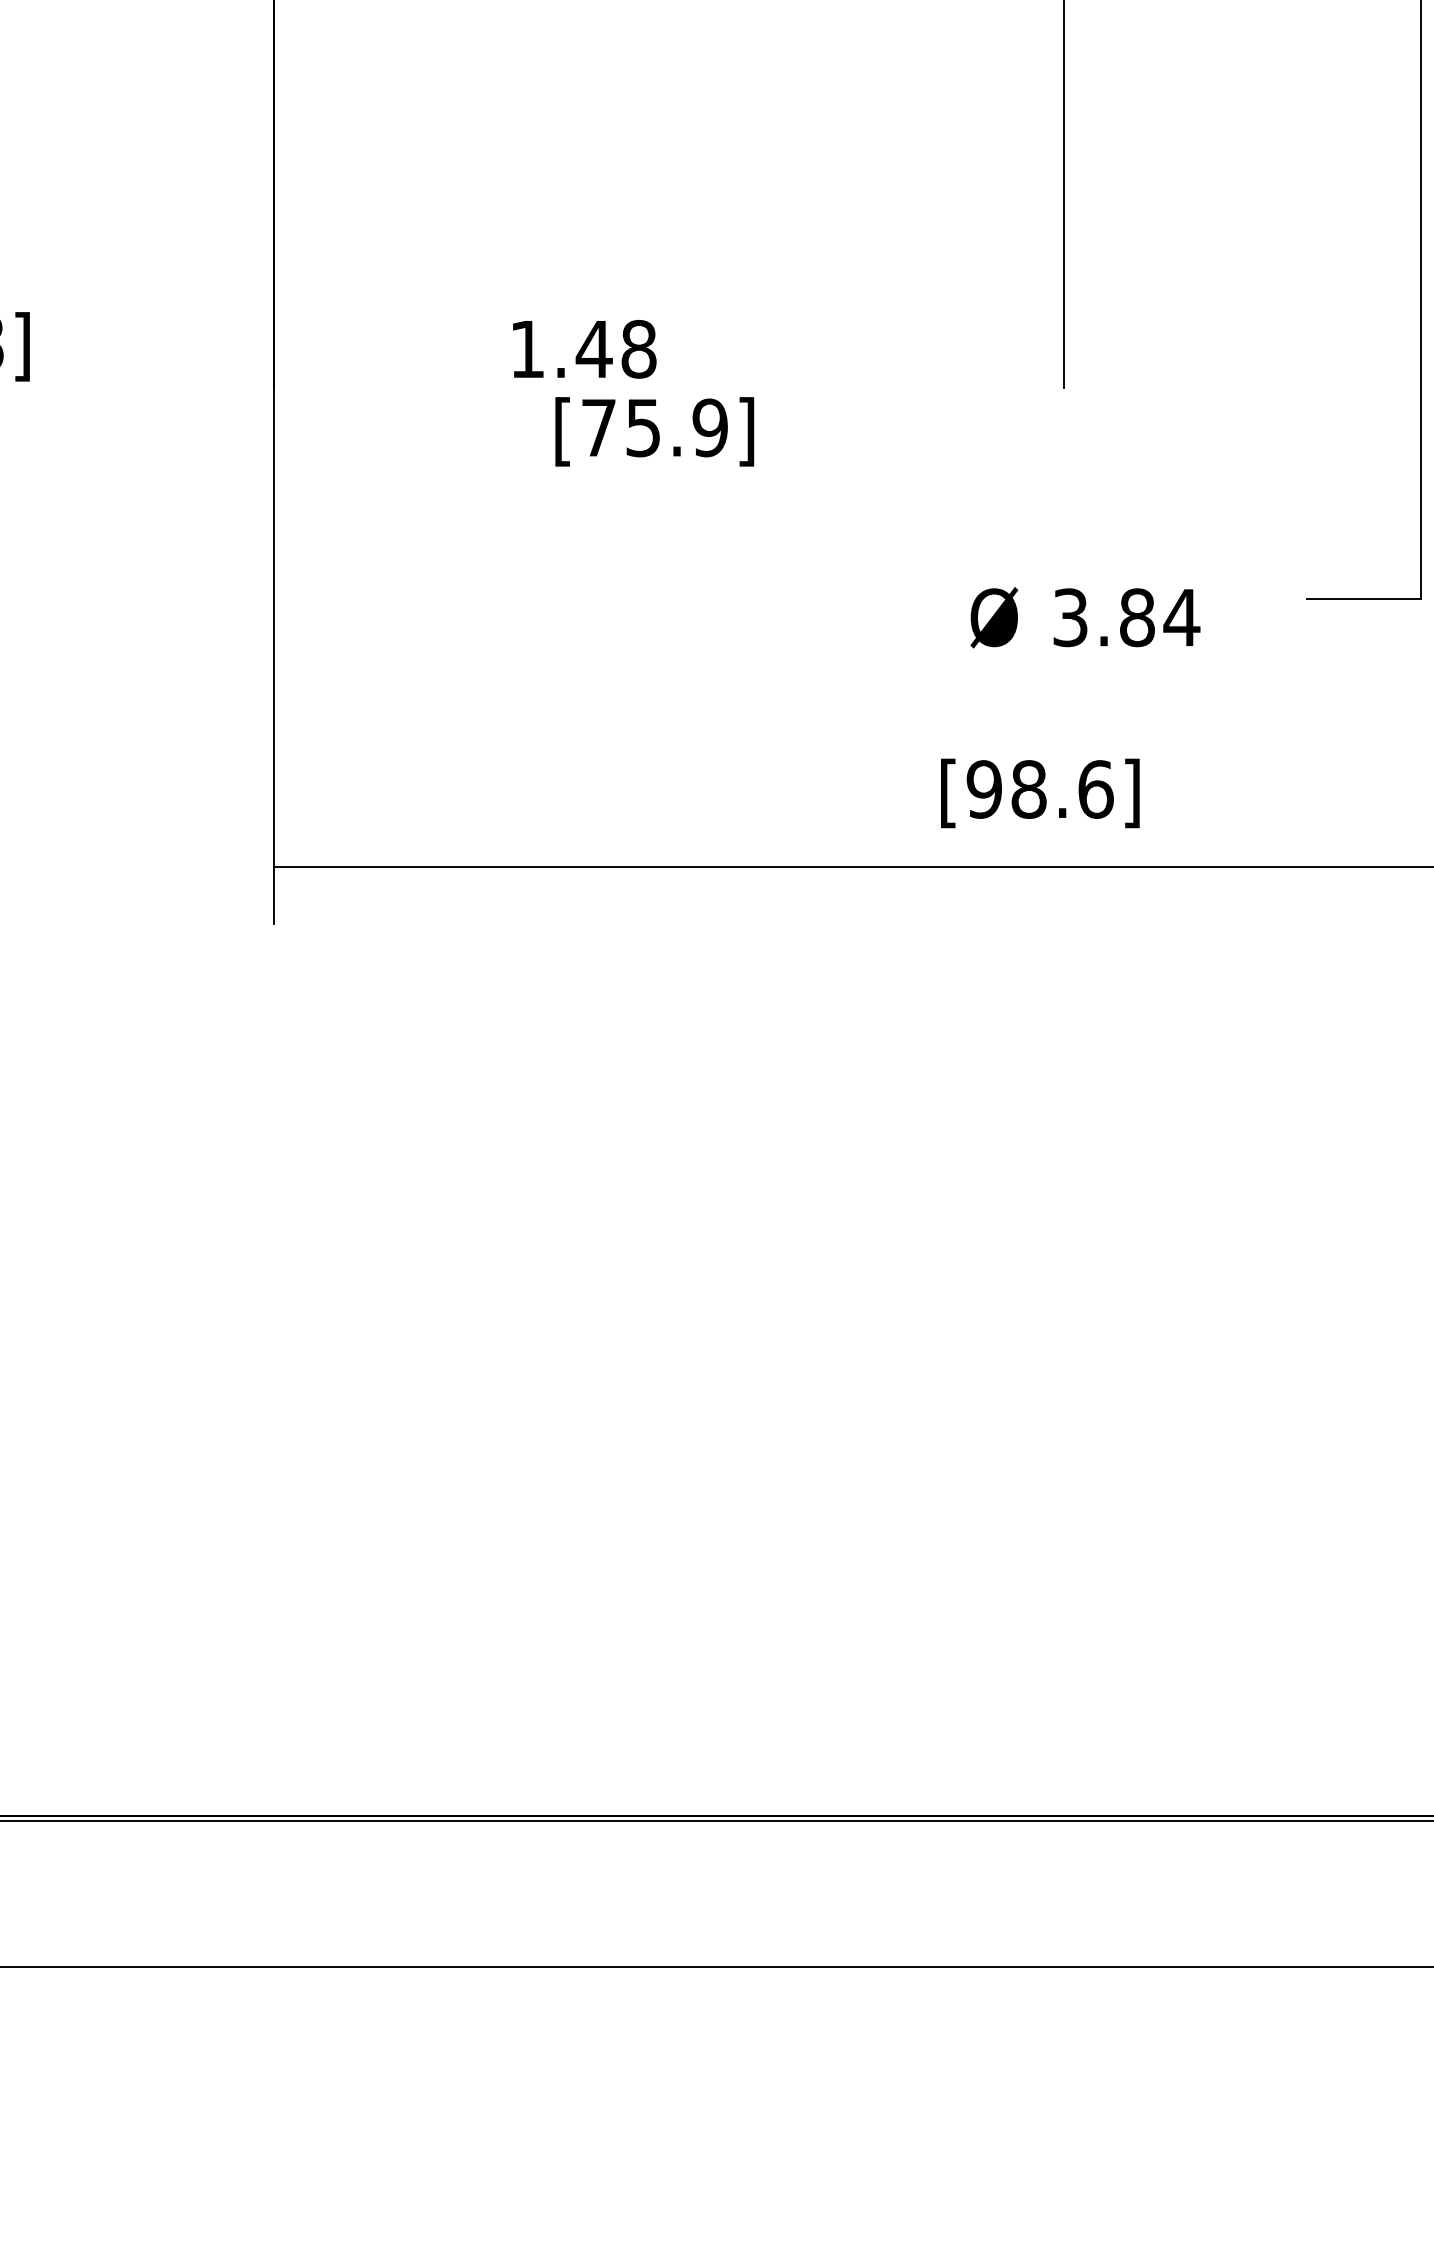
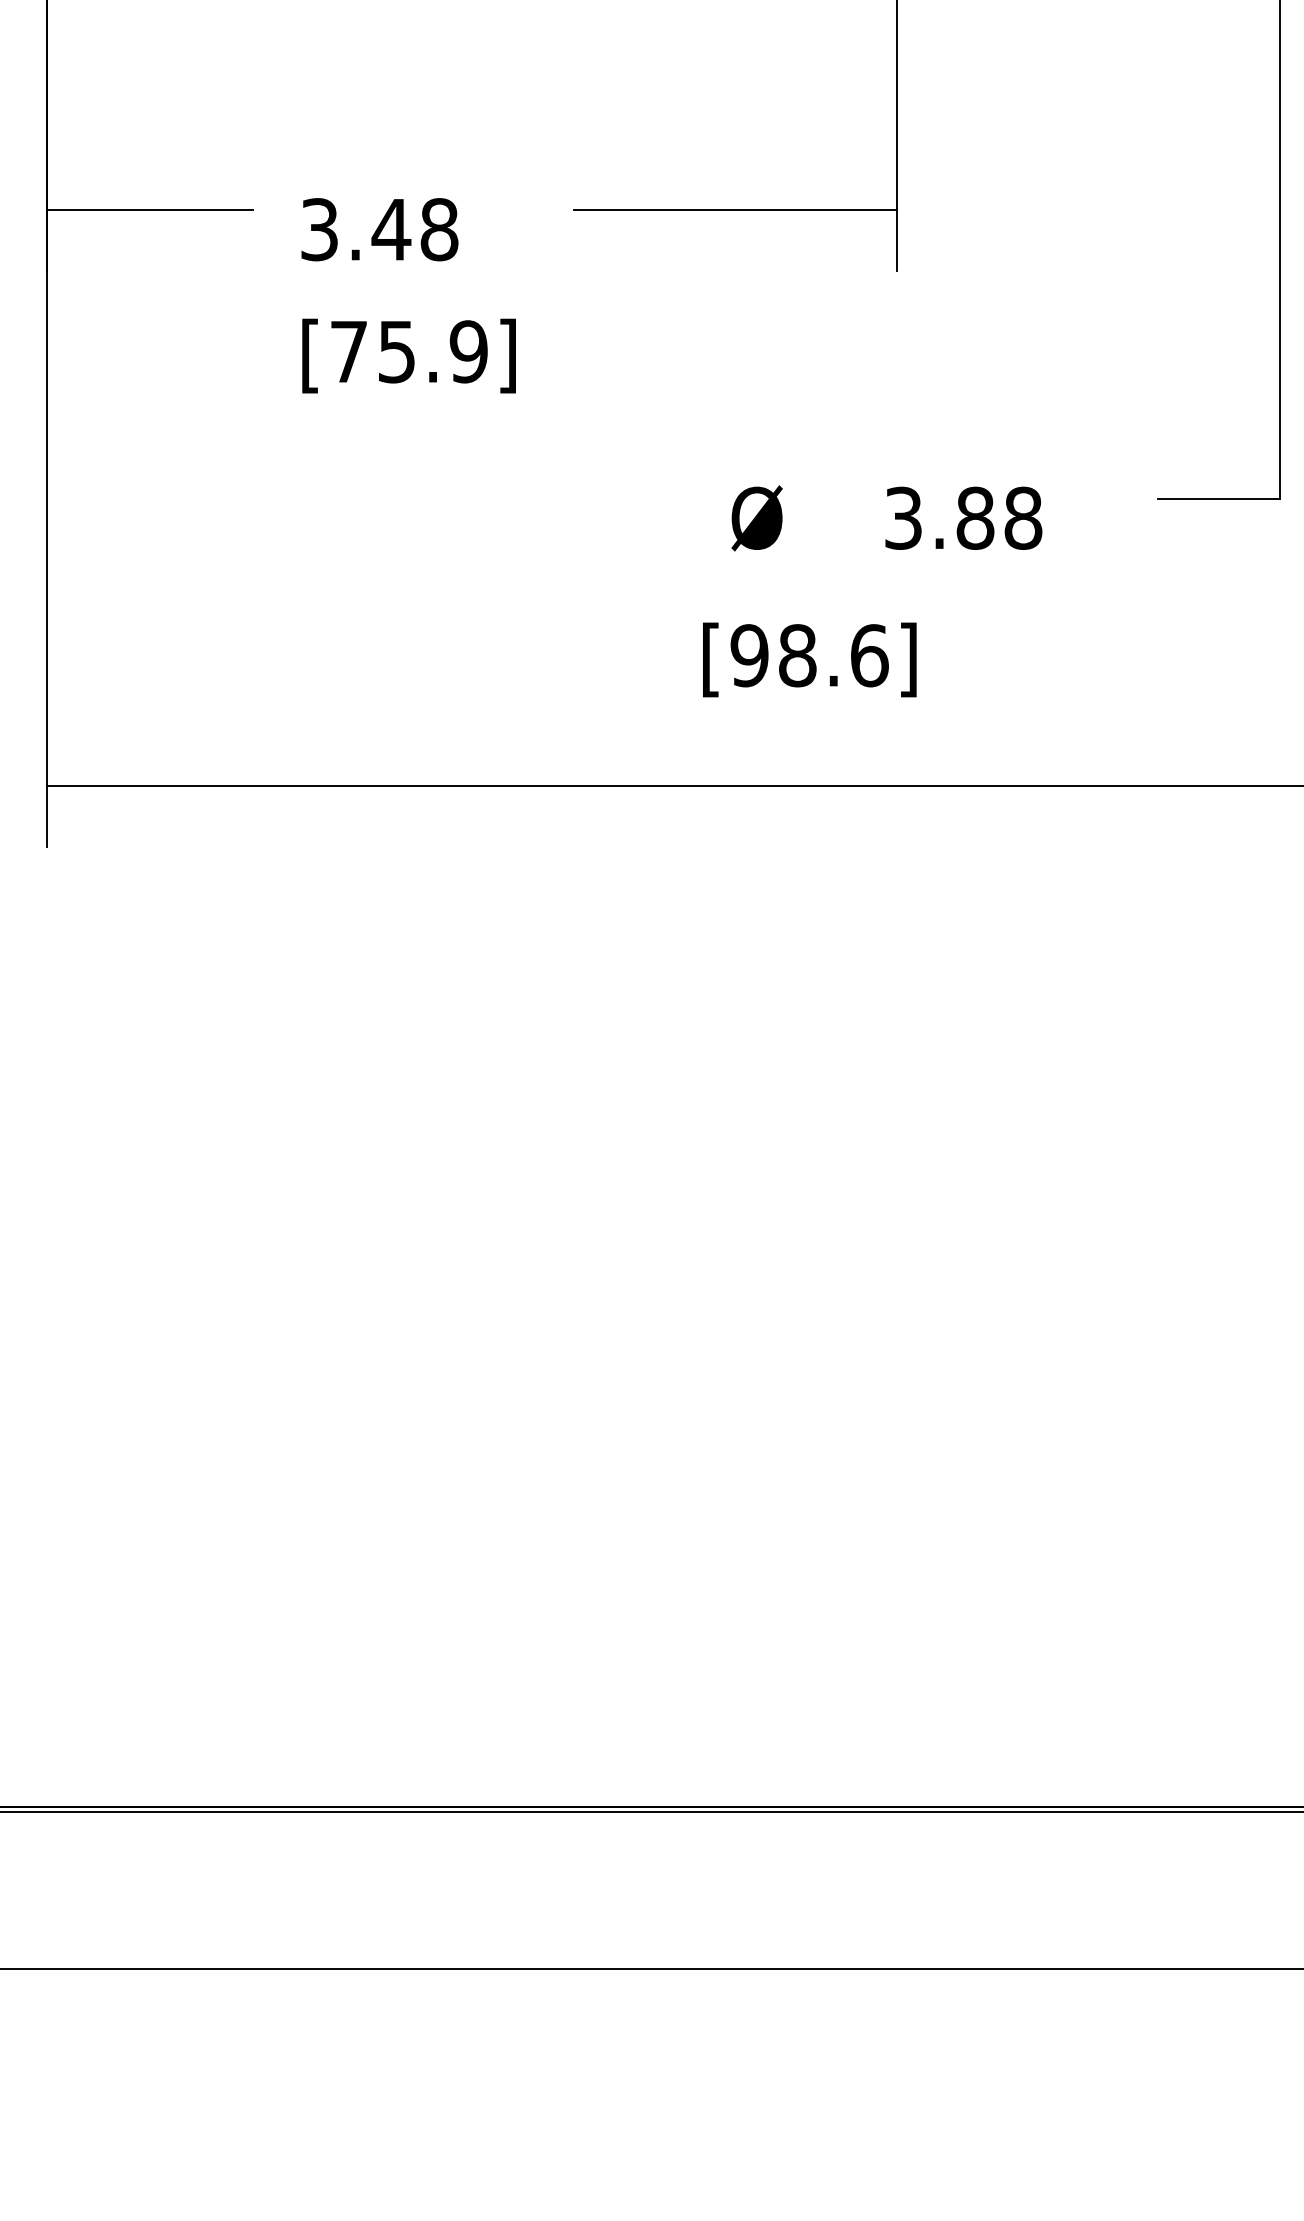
line: (369, 331) -> (149, 210), added
line: (914, 331) -> (735, 210), added
text: (527, 349) -> (319, 229), 1.48 -> 3.48
text: (654, 431) -> (408, 355), moved
text: (994, 617) -> (757, 518), moved
text: (1181, 617) -> (1022, 518), 3.84 -> 3.88
text: (1040, 793) -> (809, 660), moved

